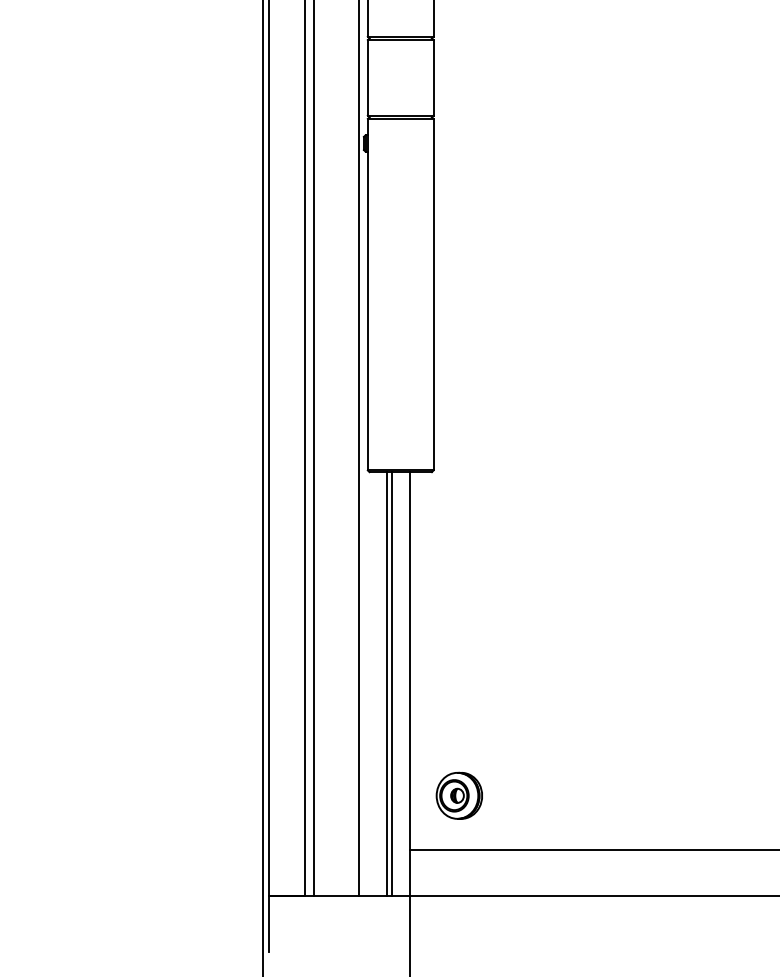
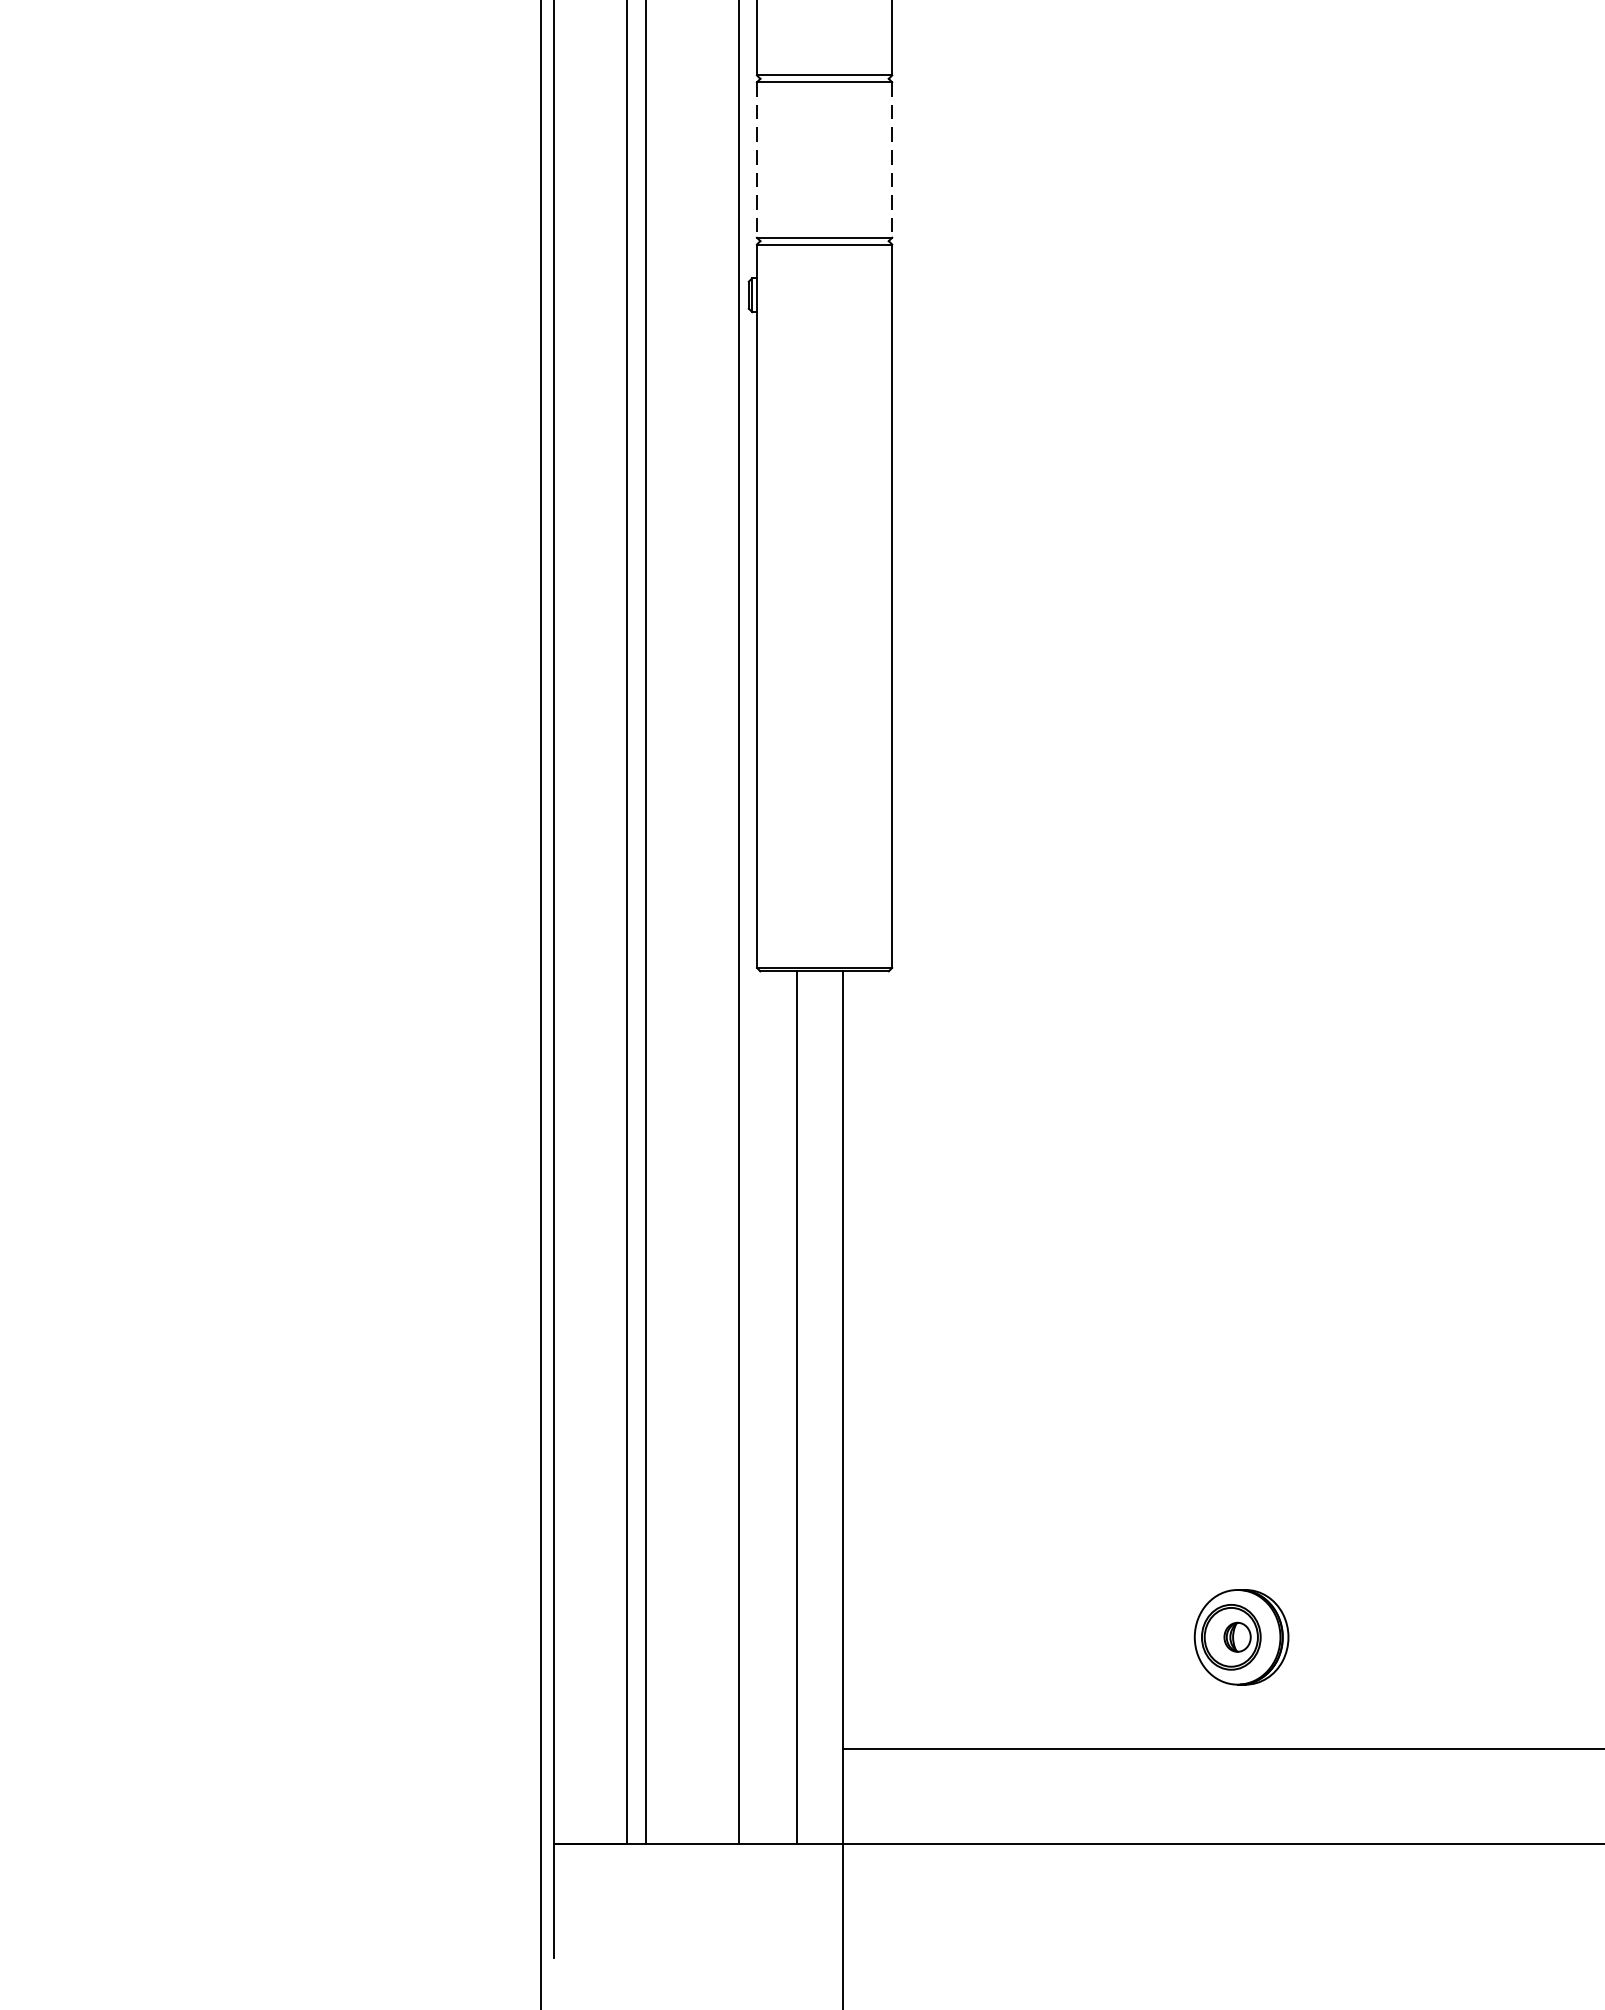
line: (367, 77) -> (756, 159), solid -> dashed
line: (433, 77) -> (891, 159), solid -> dashed
line: (392, 684) -> (807, 1408), removed
part: (458, 795) -> (1239, 1636), moved

